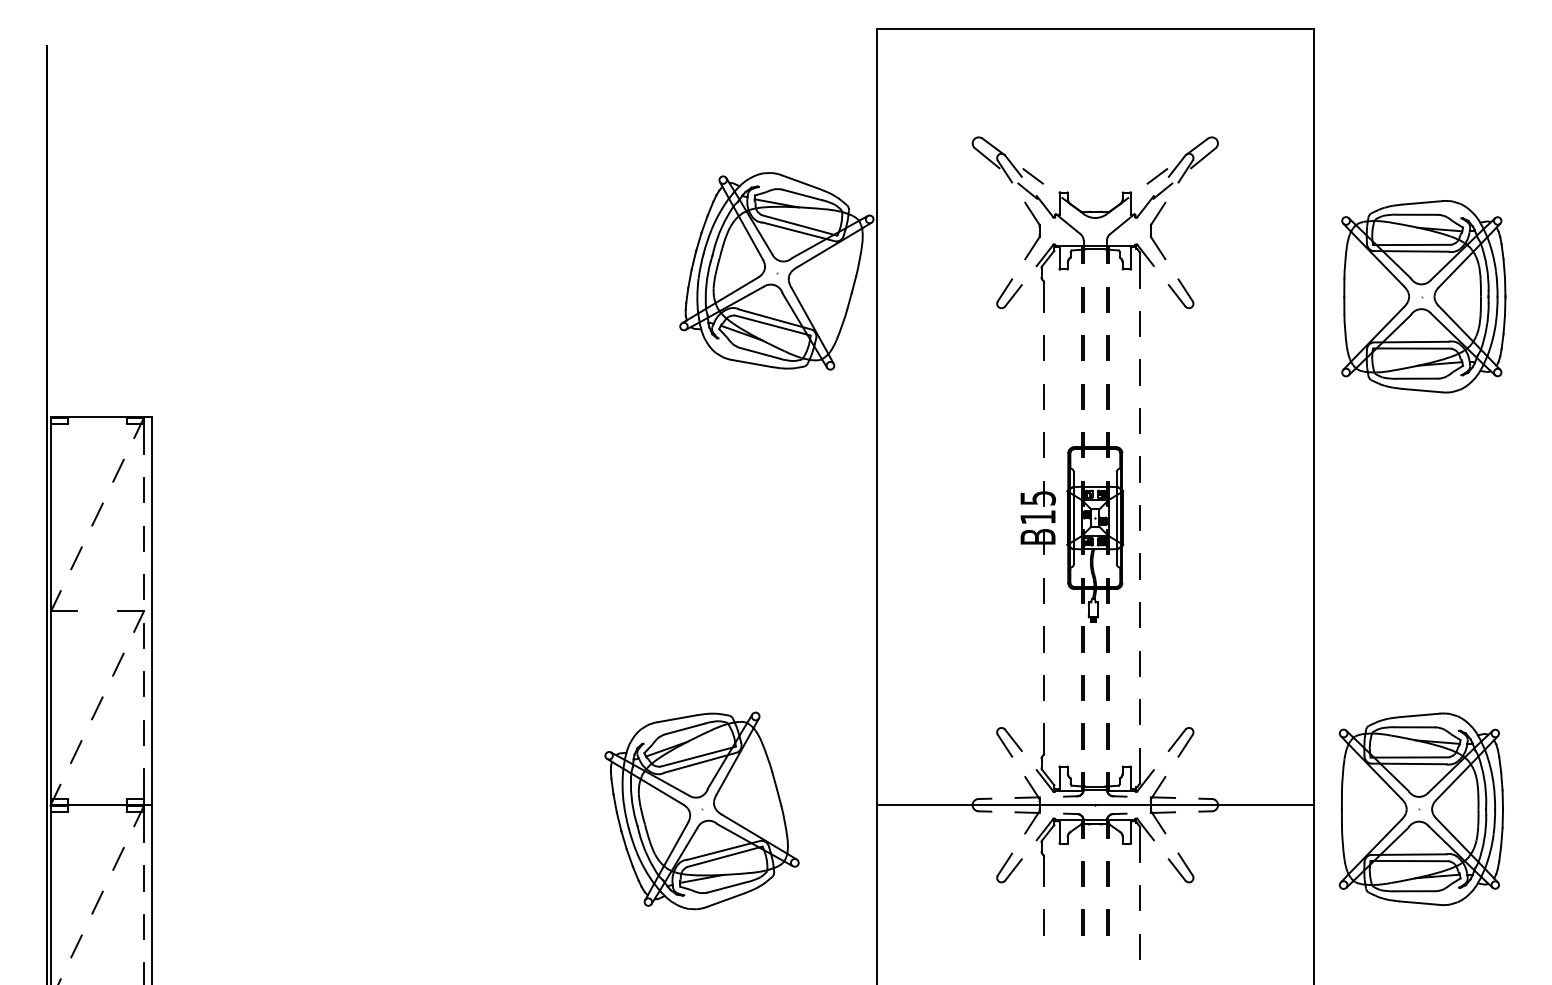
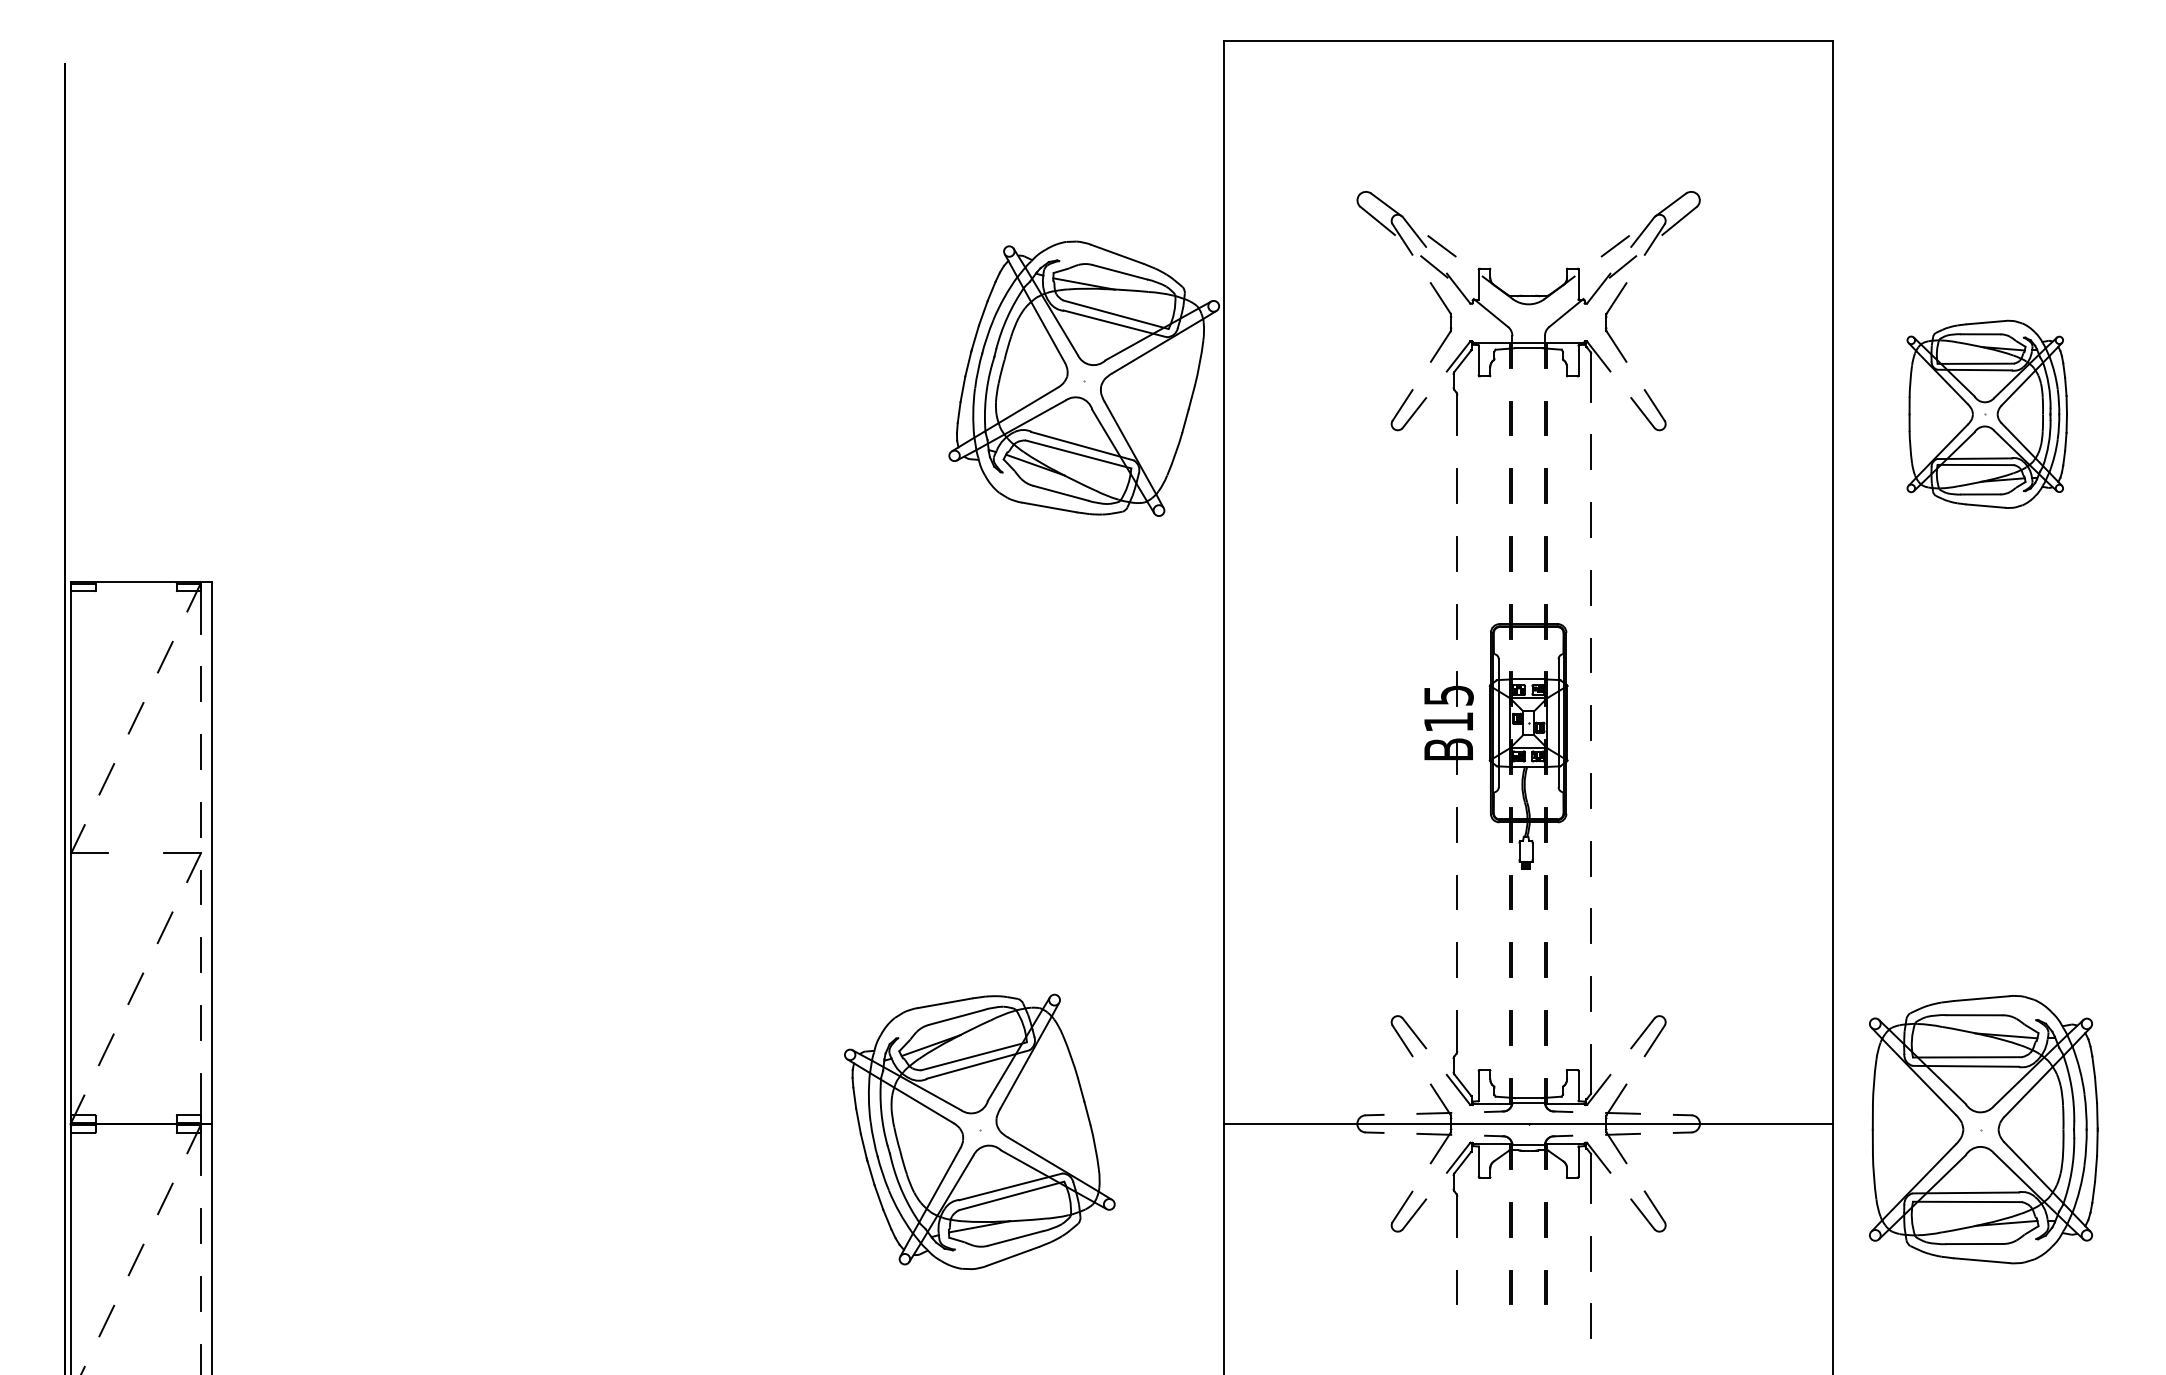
part: (1423, 296) -> (1986, 413), size x0.7

